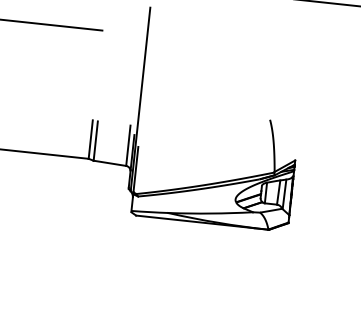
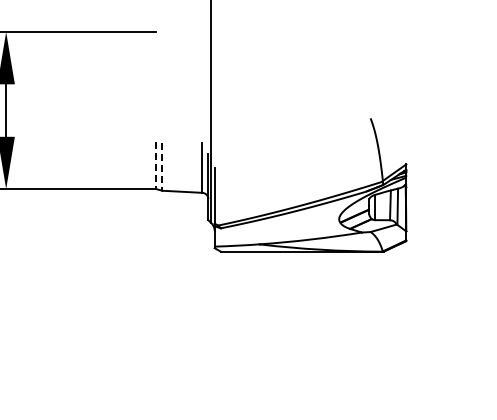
line: (91, 139) -> (156, 165), solid -> dashed
line: (95, 141) -> (162, 167), solid -> dashed

